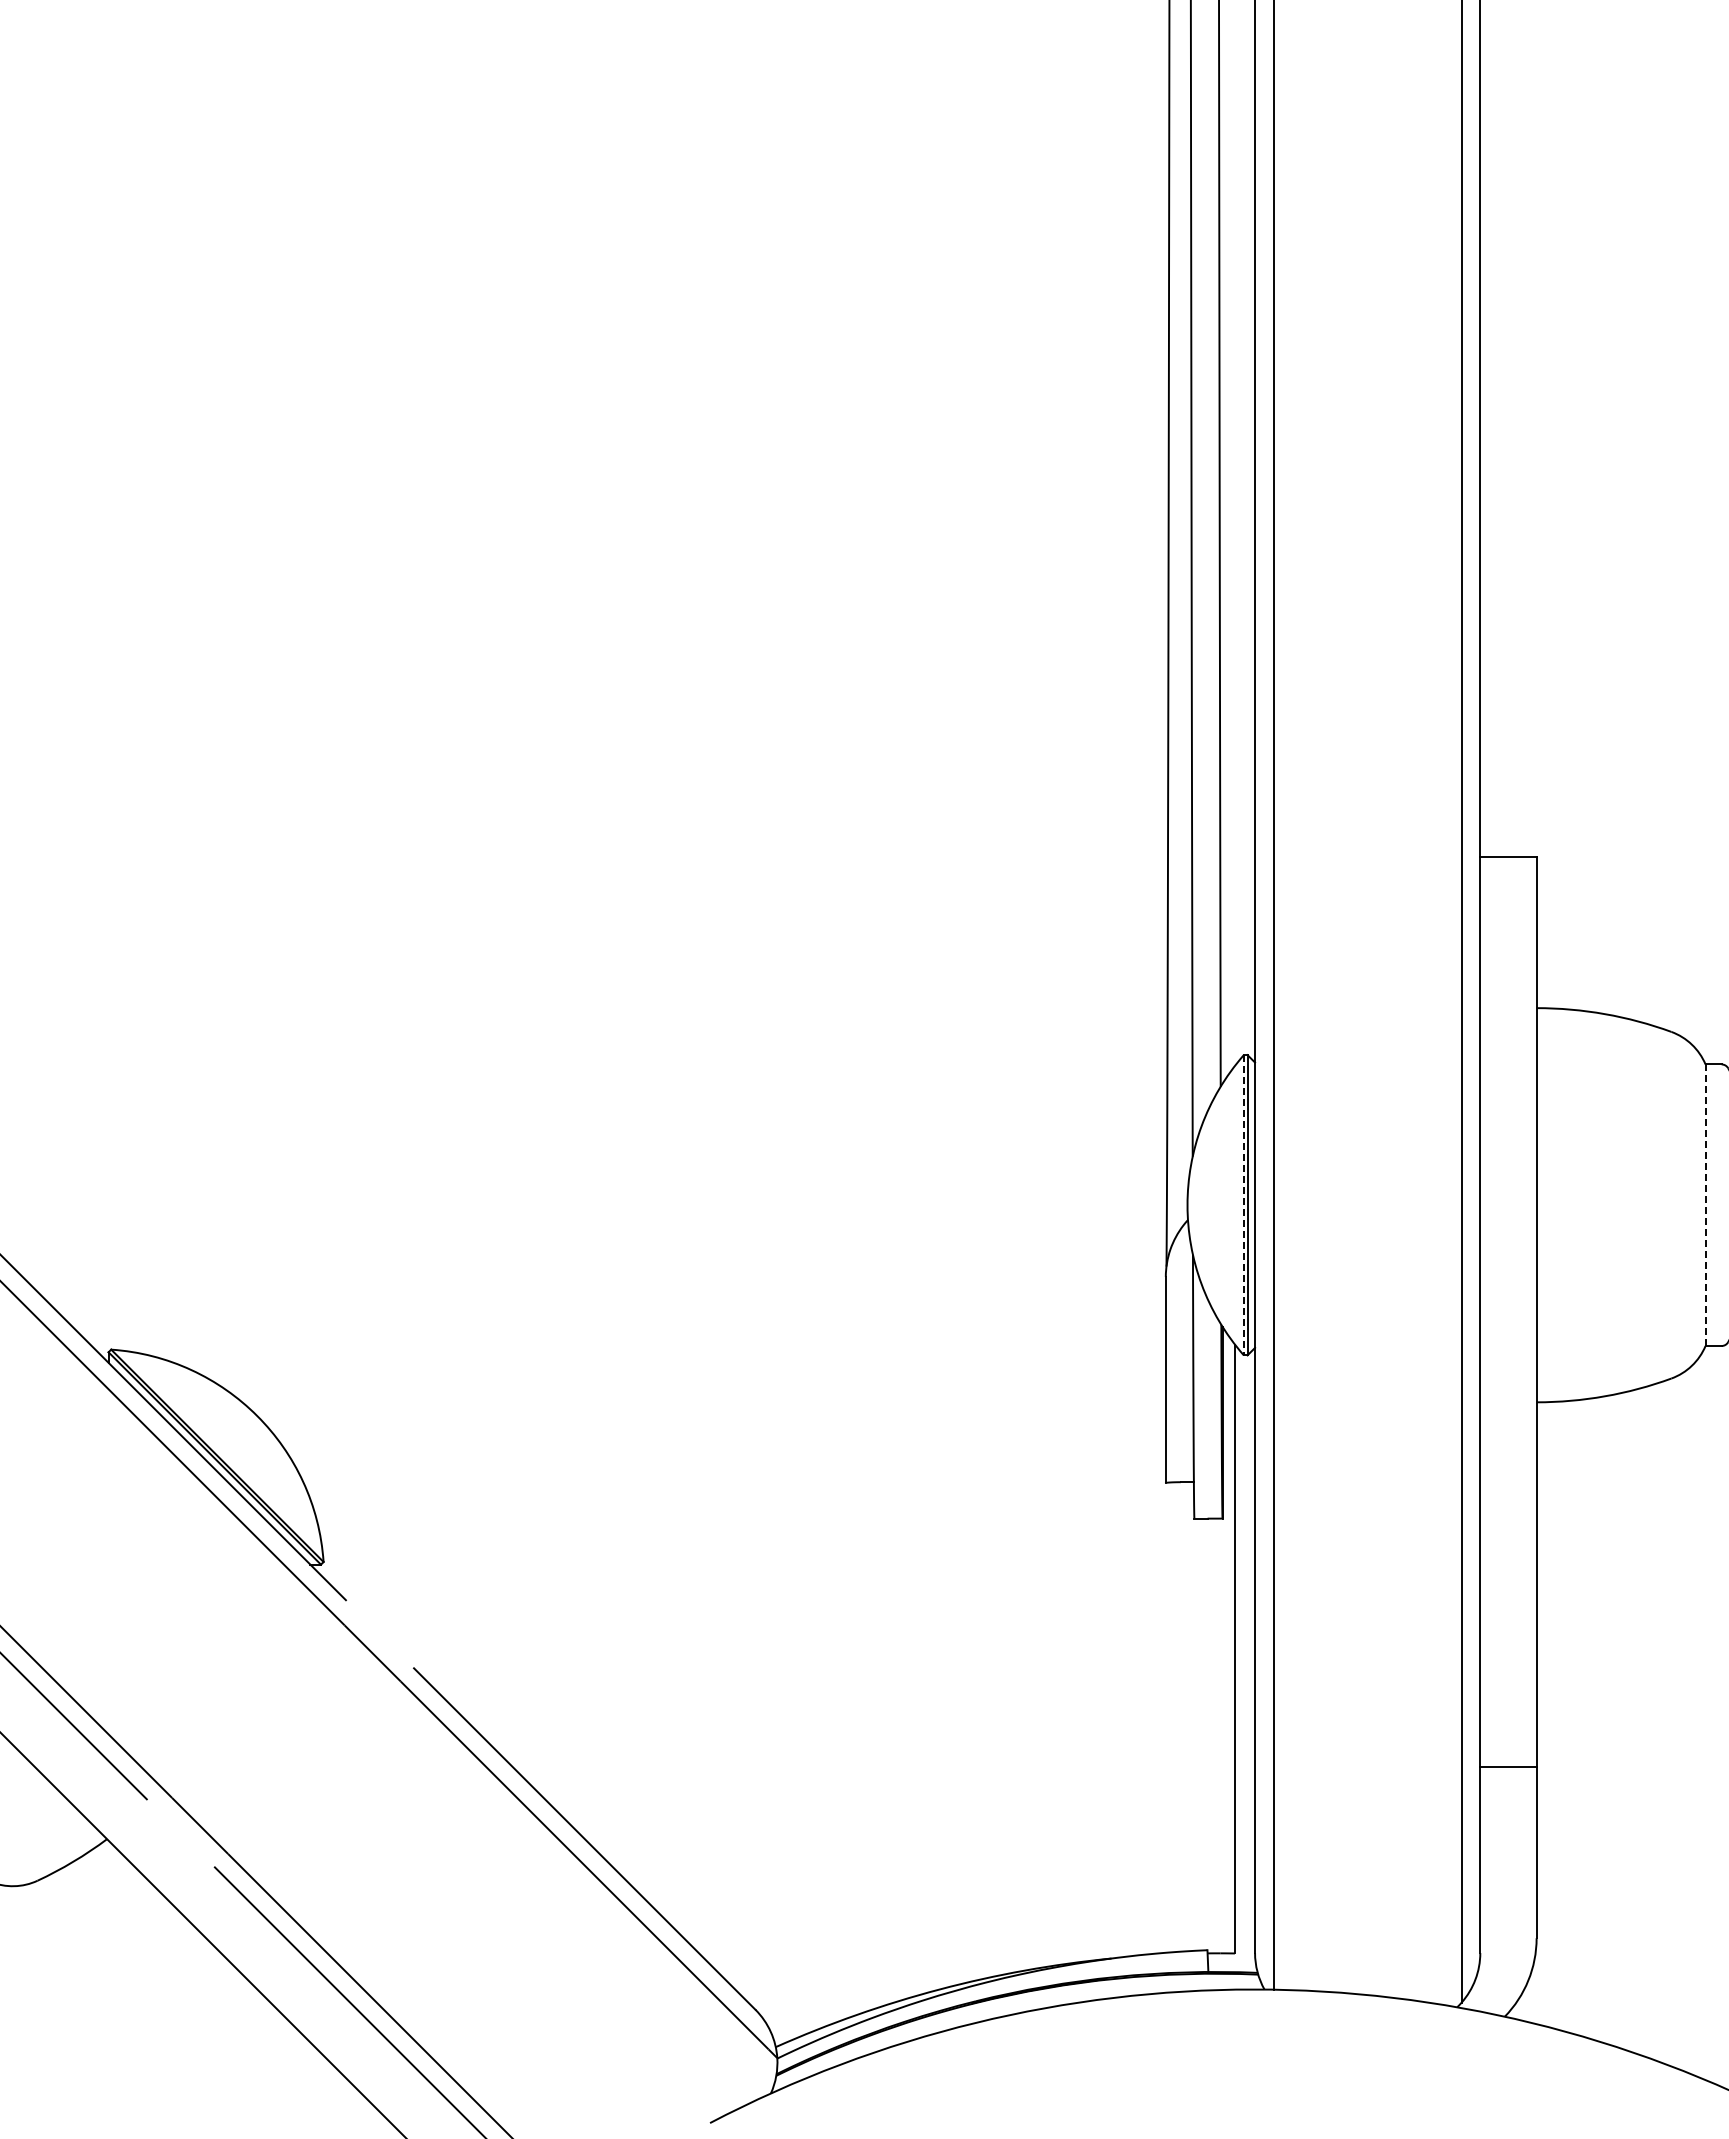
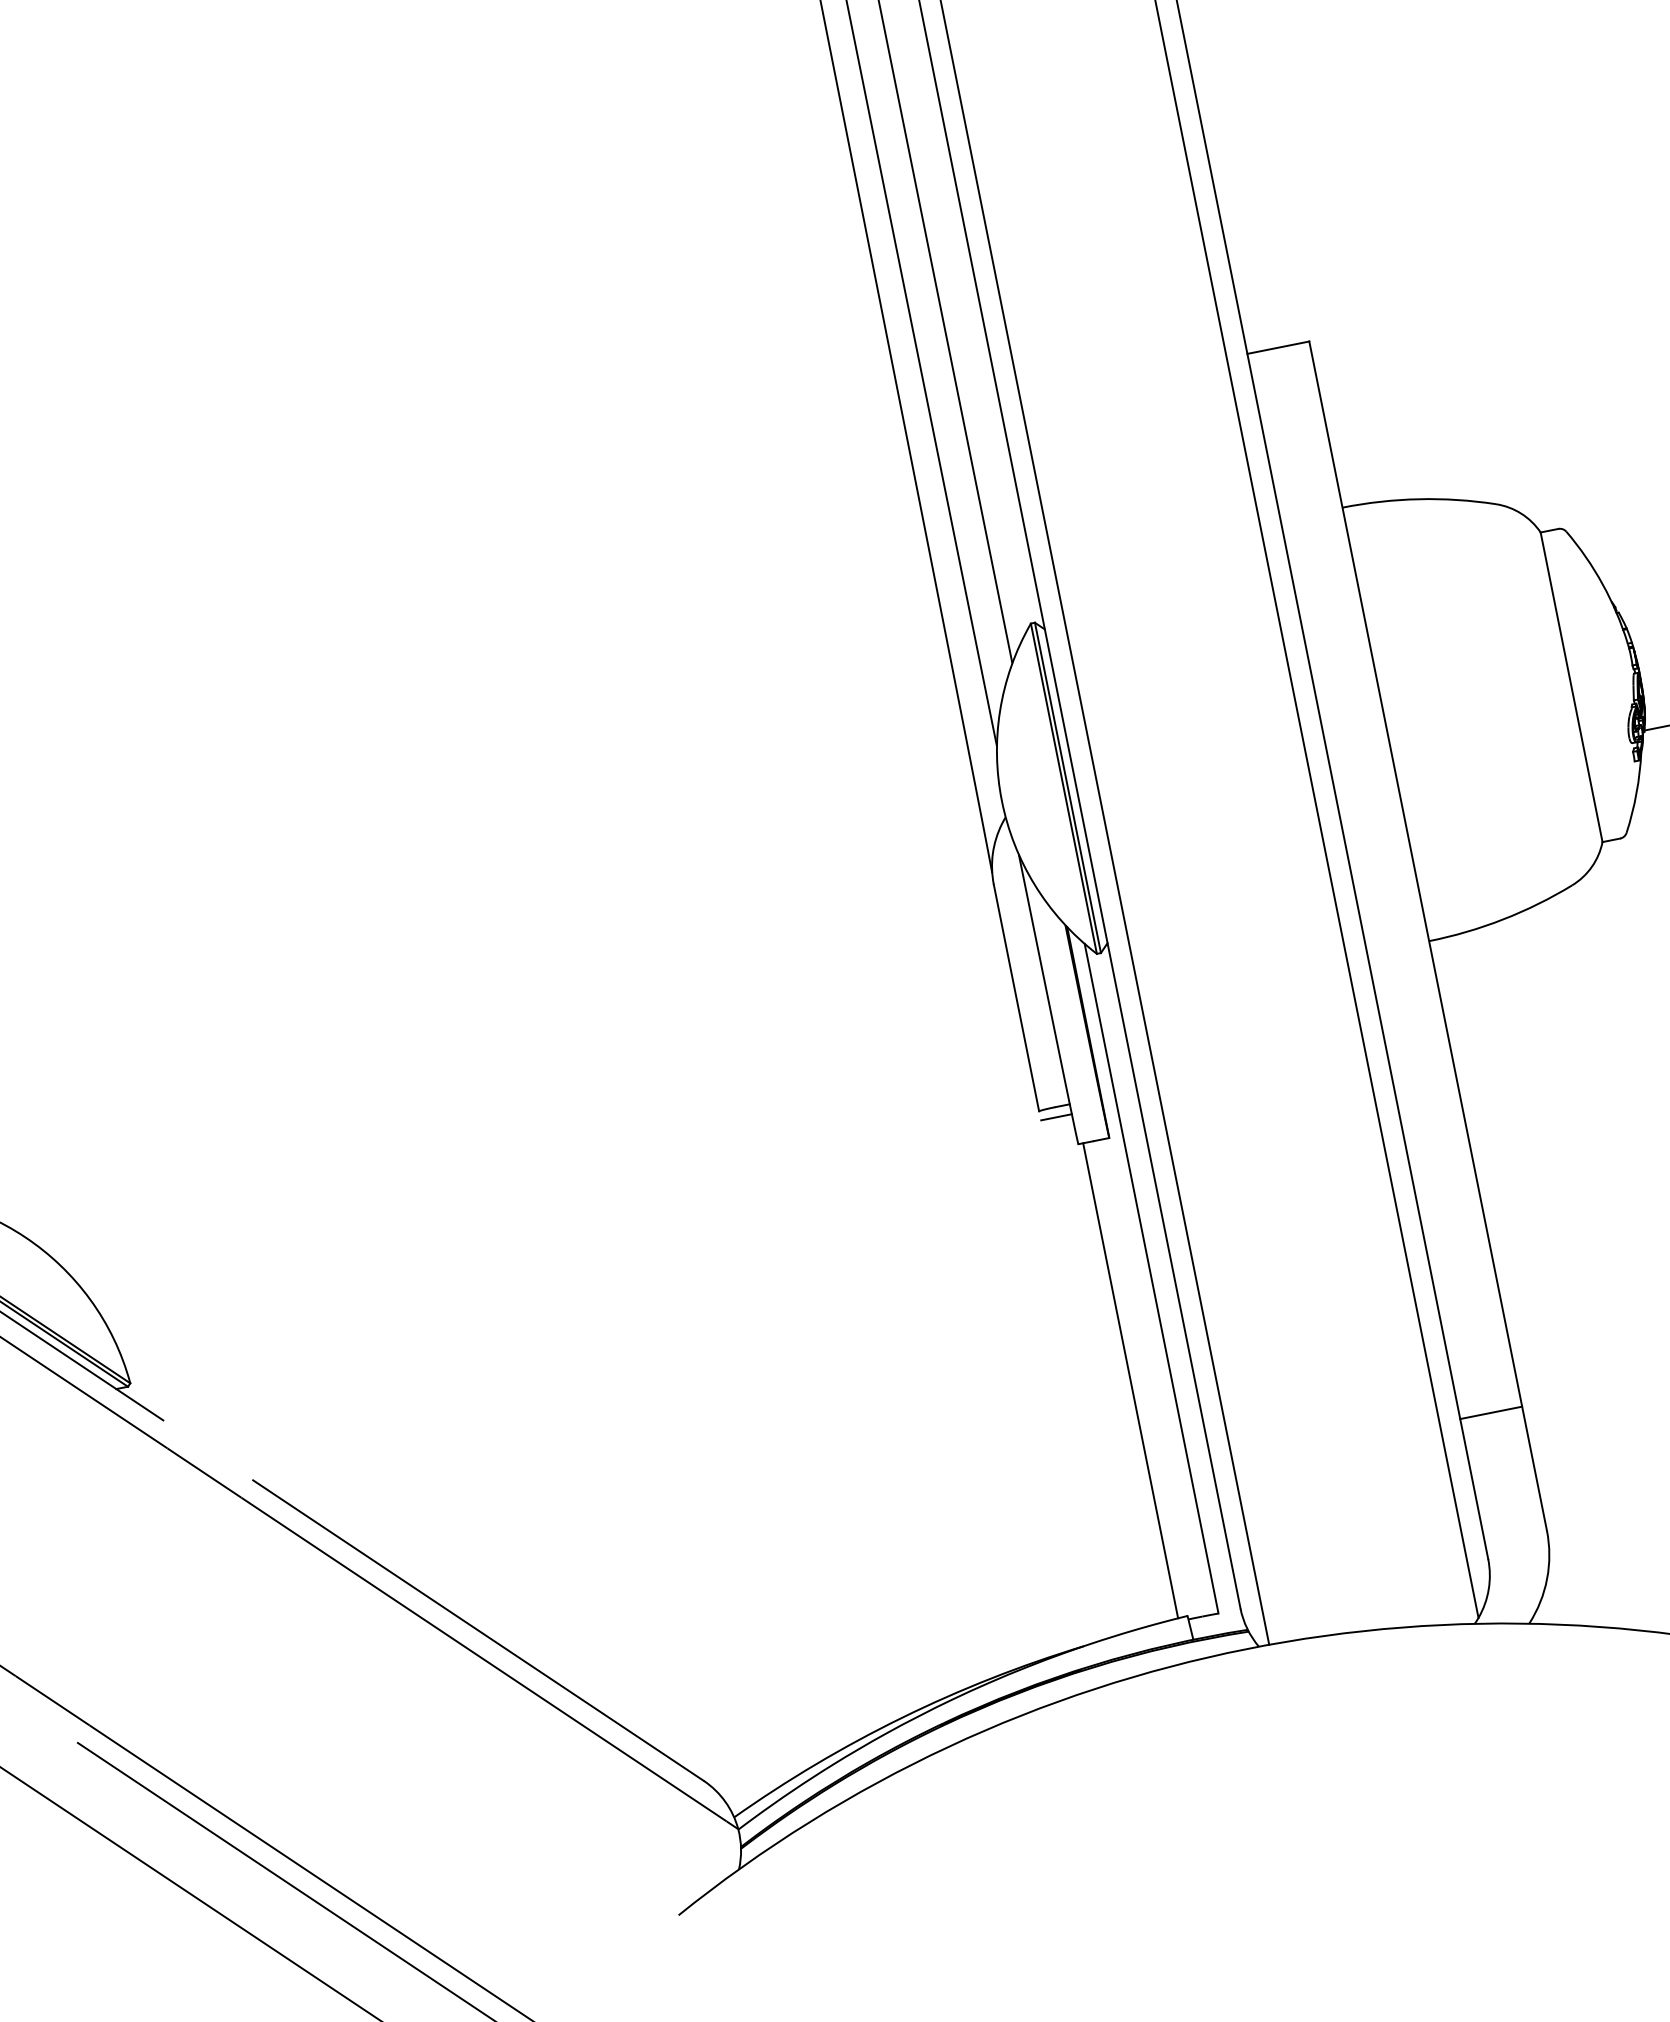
line: (1243, 1205) -> (1063, 789), dashed -> solid
line: (1705, 1205) -> (1571, 687), dashed -> solid
line: (1179, 1491) -> (1056, 1117), added
line: (1198, 1734) -> (1130, 1380), added
line: (1508, 1766) -> (1491, 1412), moved

